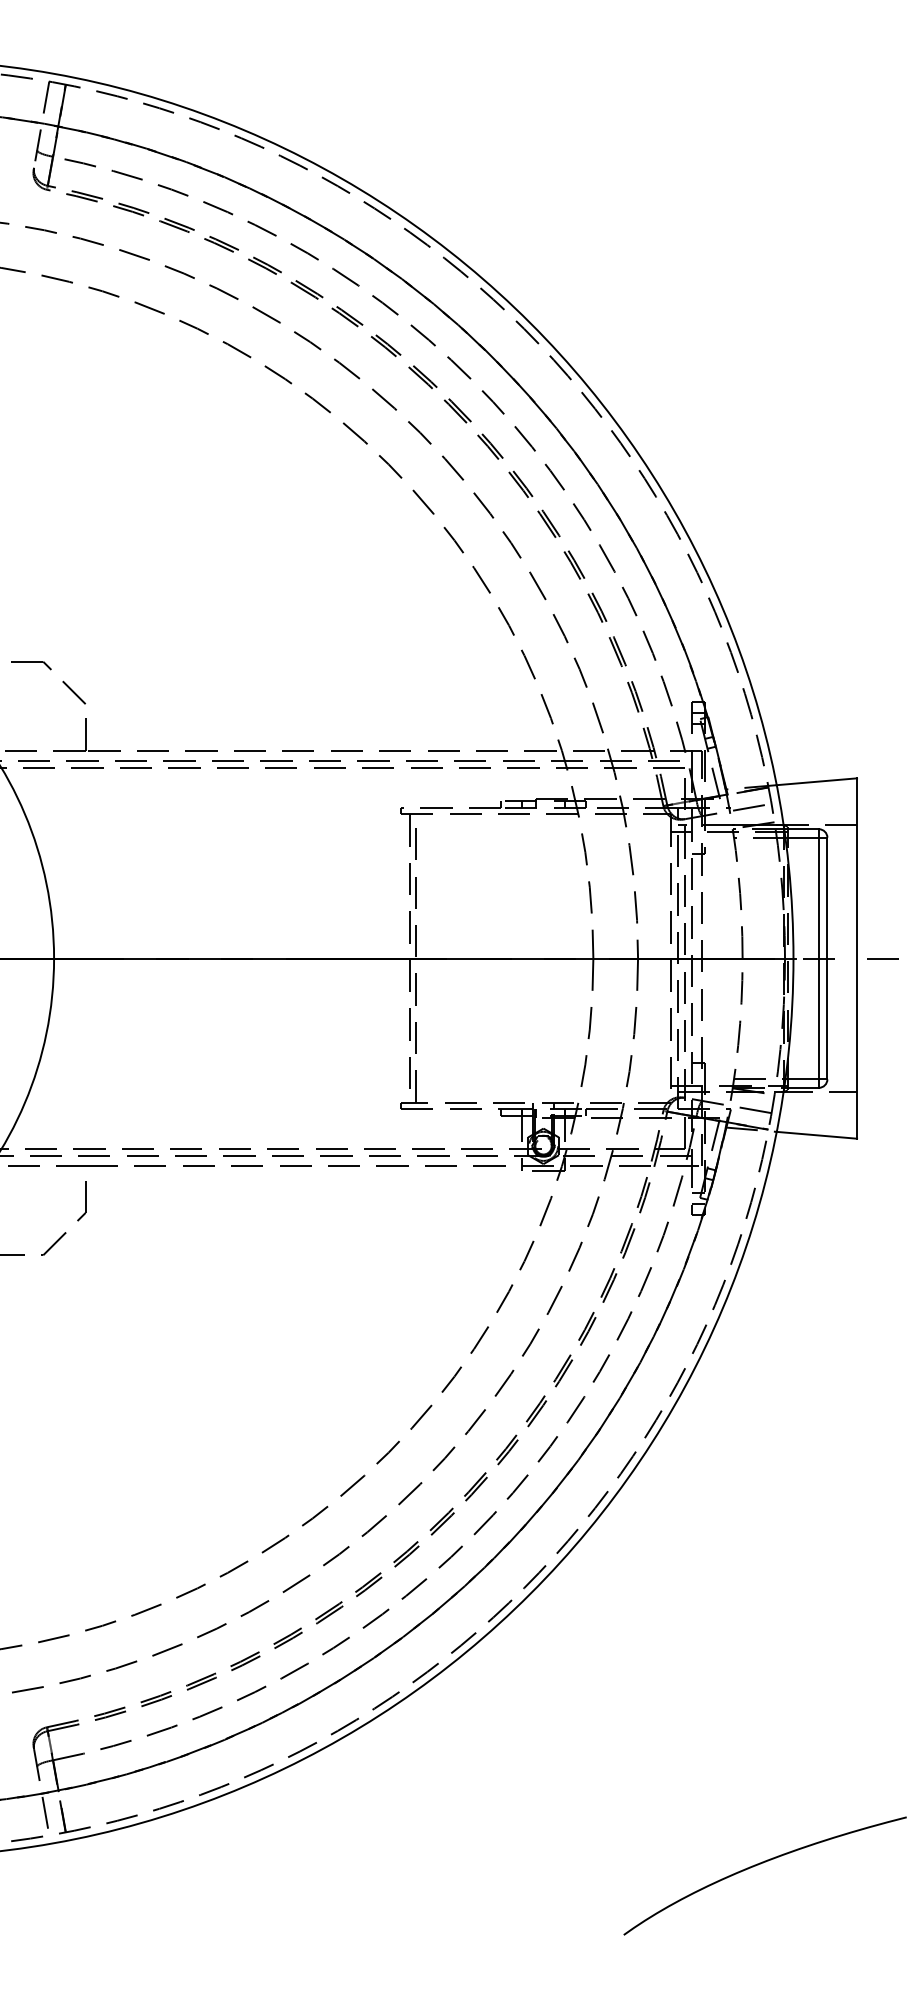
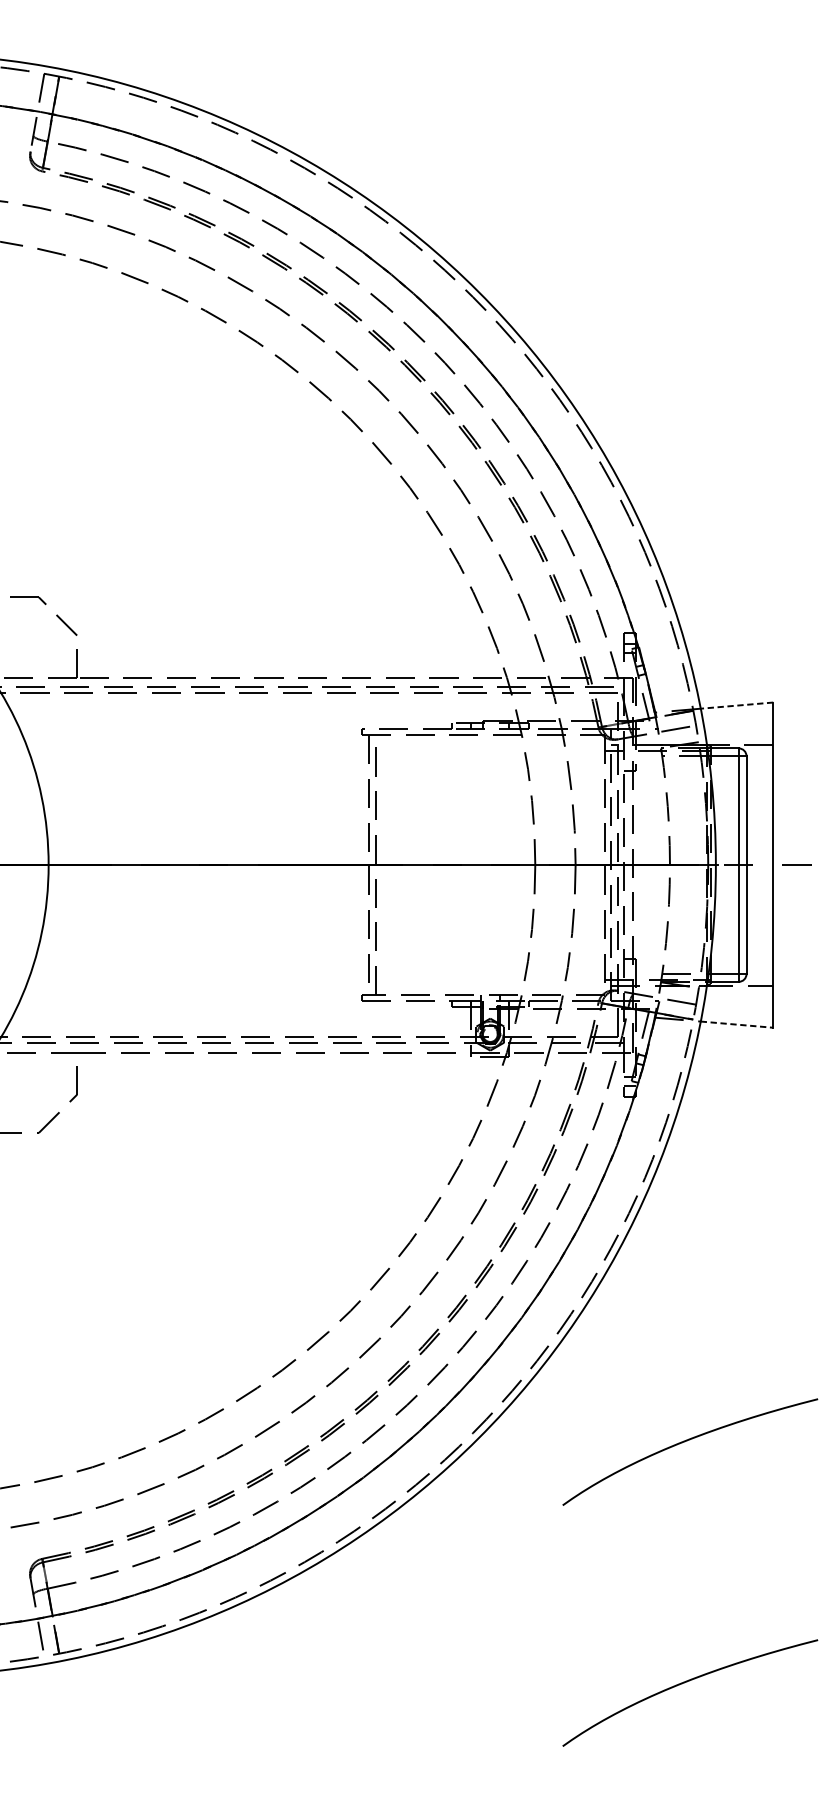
line: (816, 781) -> (736, 705), solid -> dashed
line: (817, 1135) -> (737, 1024), solid -> dashed
curve: (758, 1598) -> (684, 1442), added

